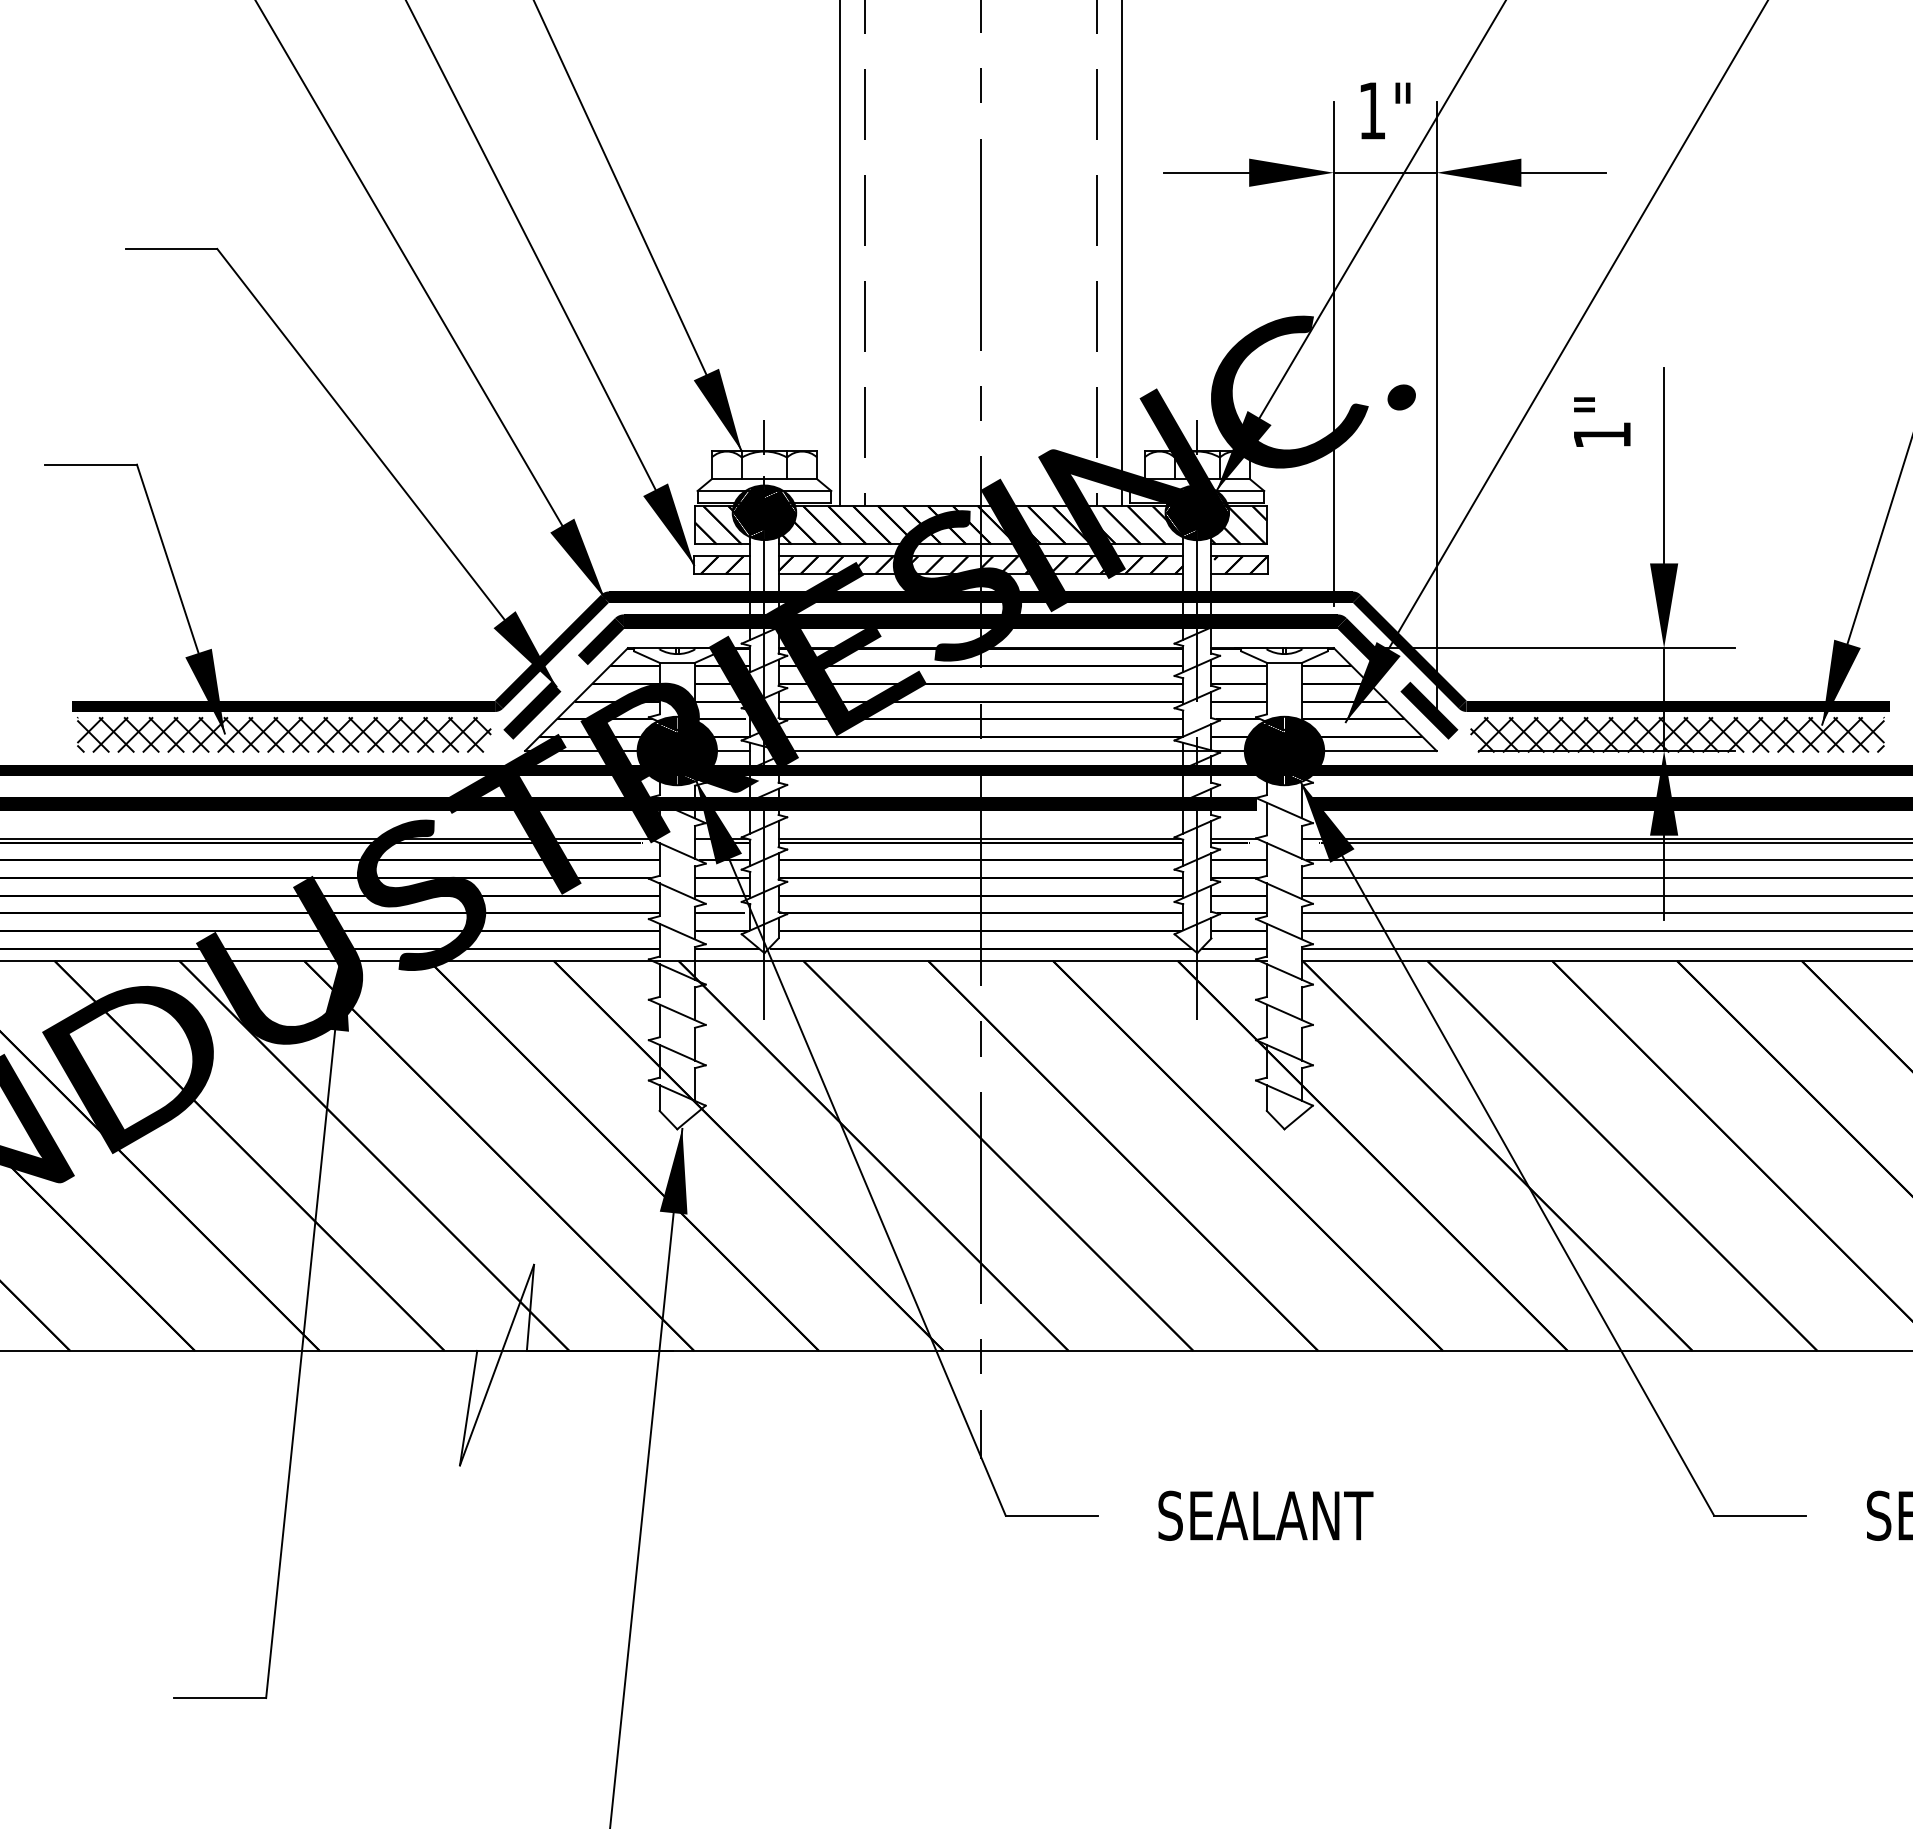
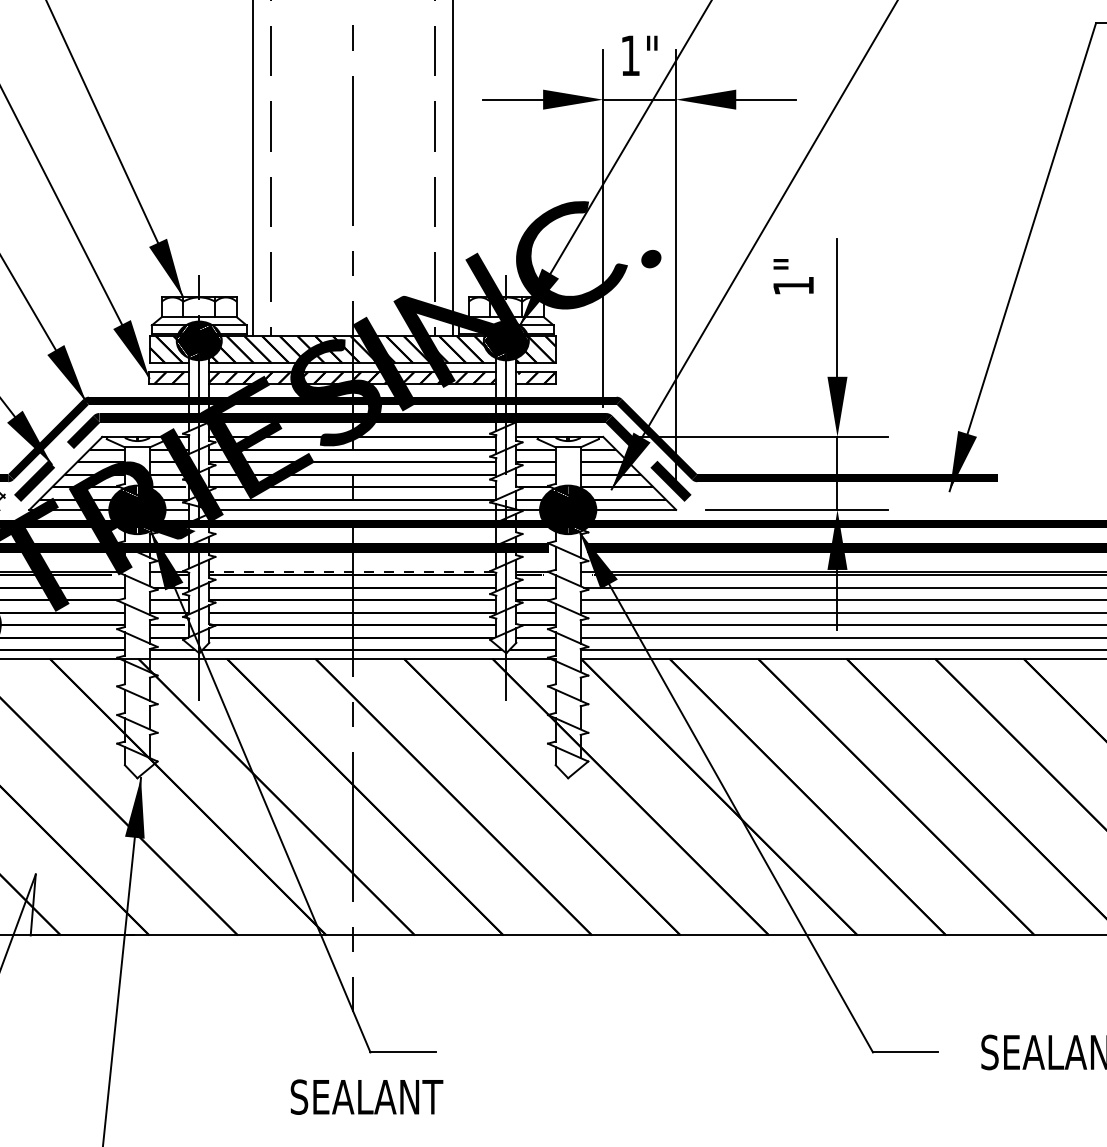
hatch: (1677, 734) -> (846, 498), removed
line: (979, 838) -> (351, 571), solid -> dashed
text: (1265, 1515) -> (366, 1096), moved

